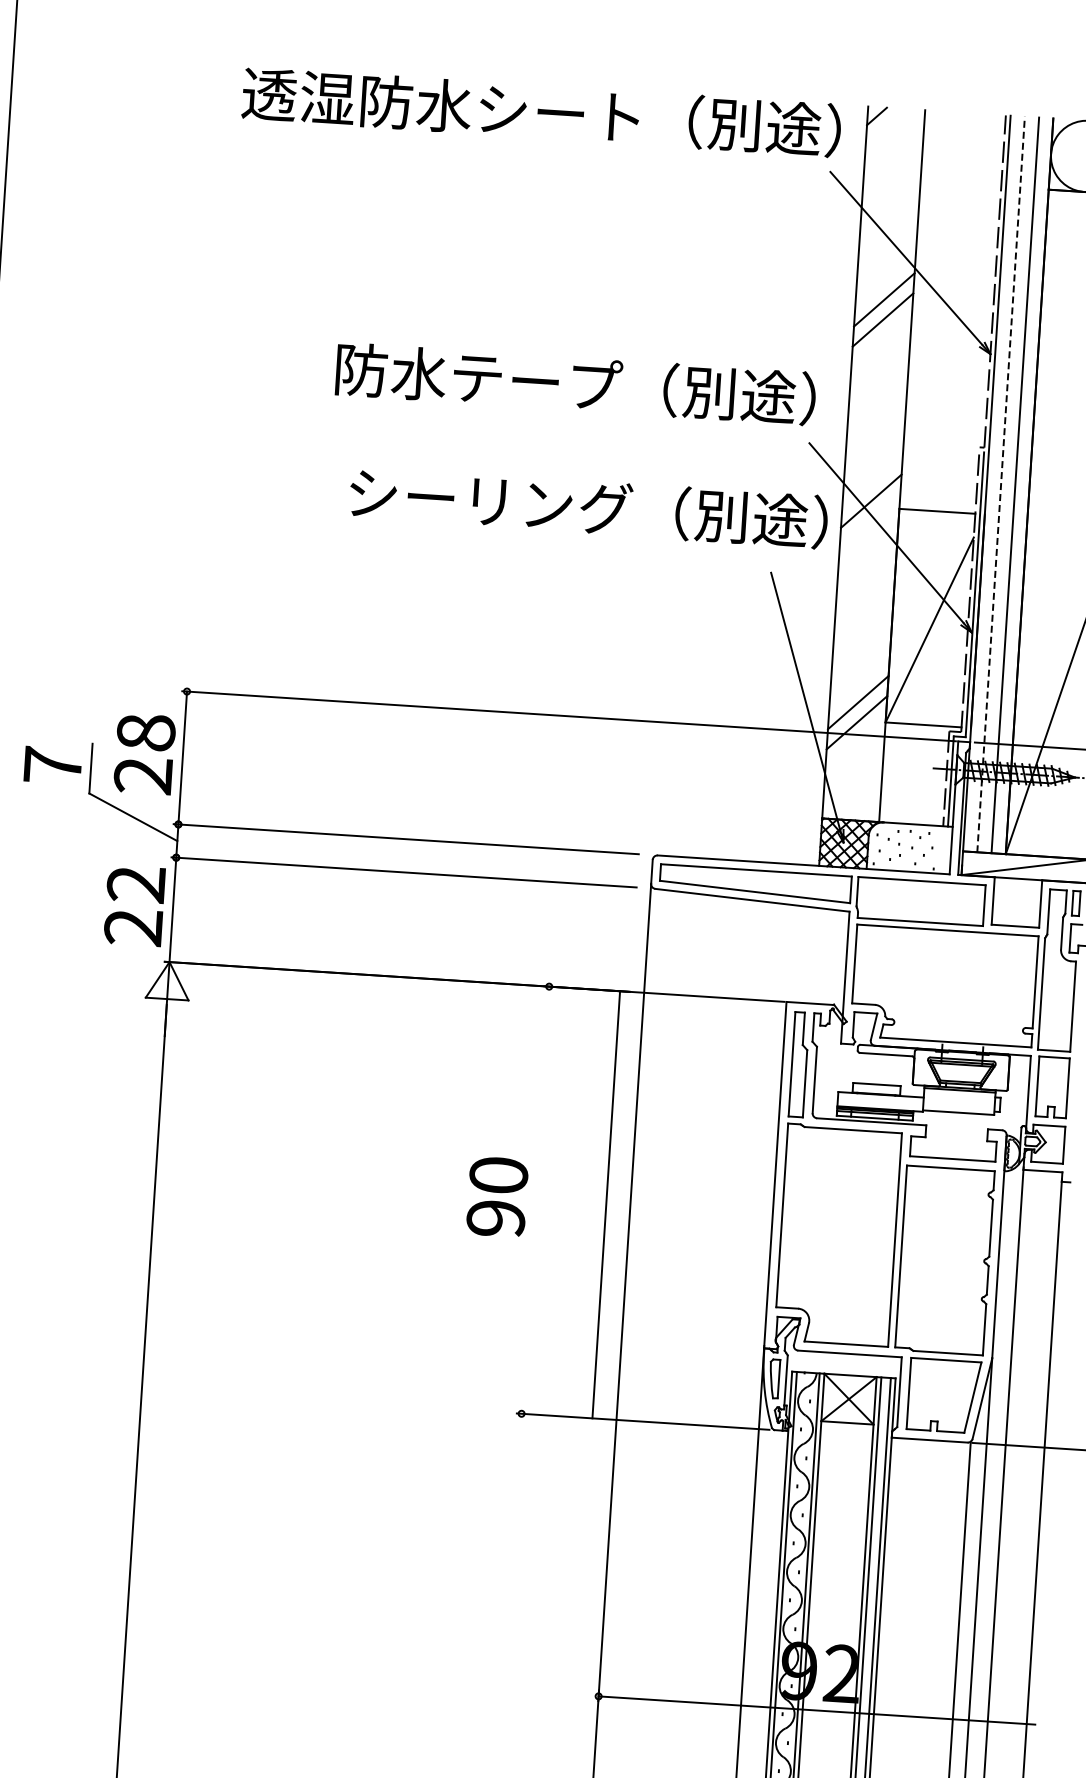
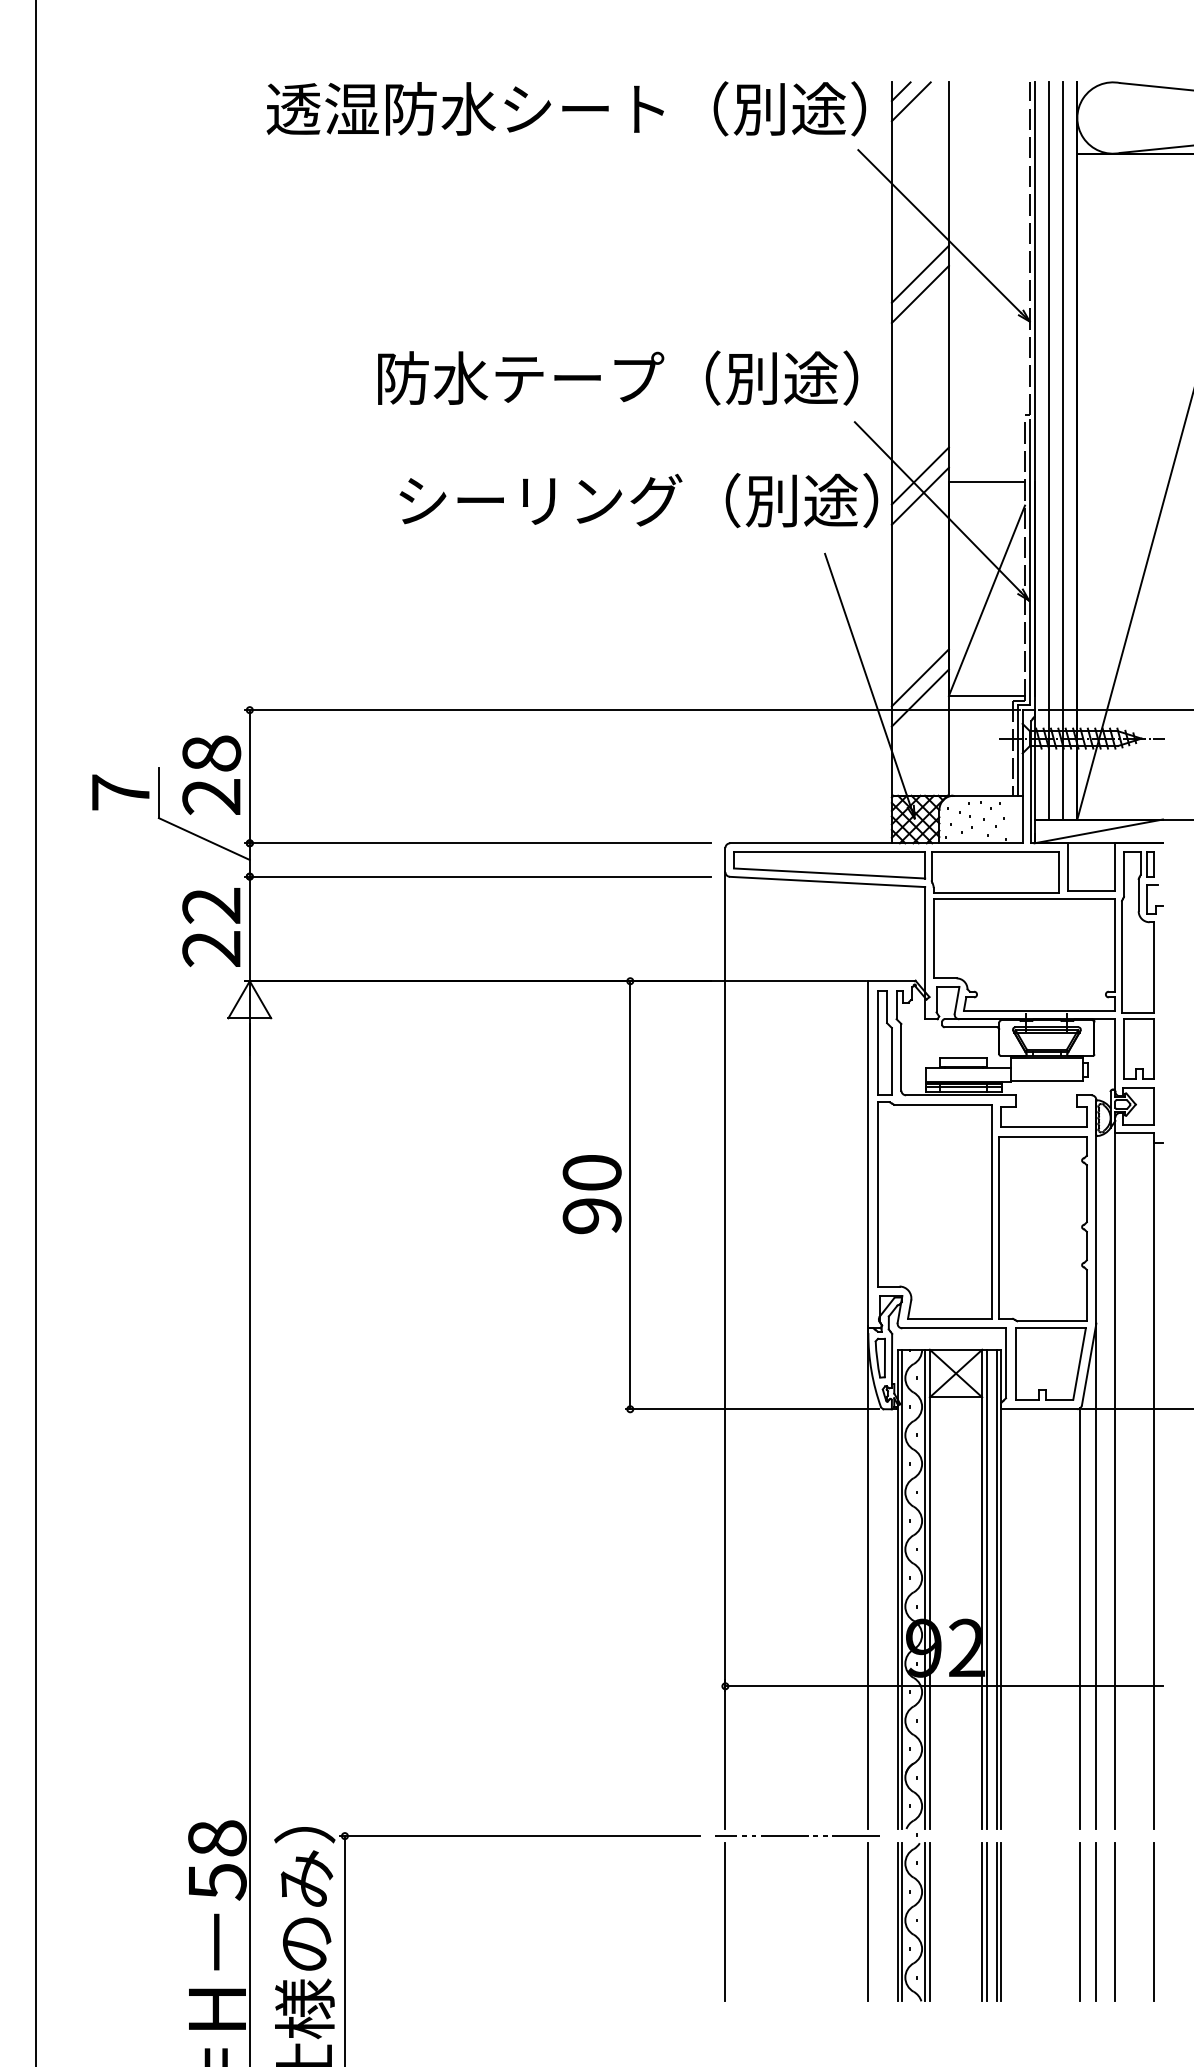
line: (885, 126) -> (910, 101), added
line: (1000, 484) -> (1048, 450), dashed -> solid
line: (869, 520) -> (919, 495), added
line: (606, 1205) -> (630, 1195), moved

